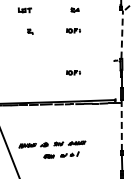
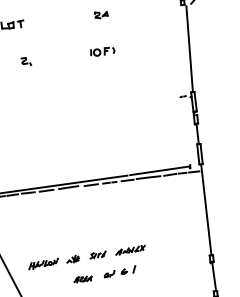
line: (122, 34) -> (190, 48), dashed -> solid
part: (73, 72) -> (110, 125), removed
line: (121, 125) -> (205, 210), dashed -> solid

